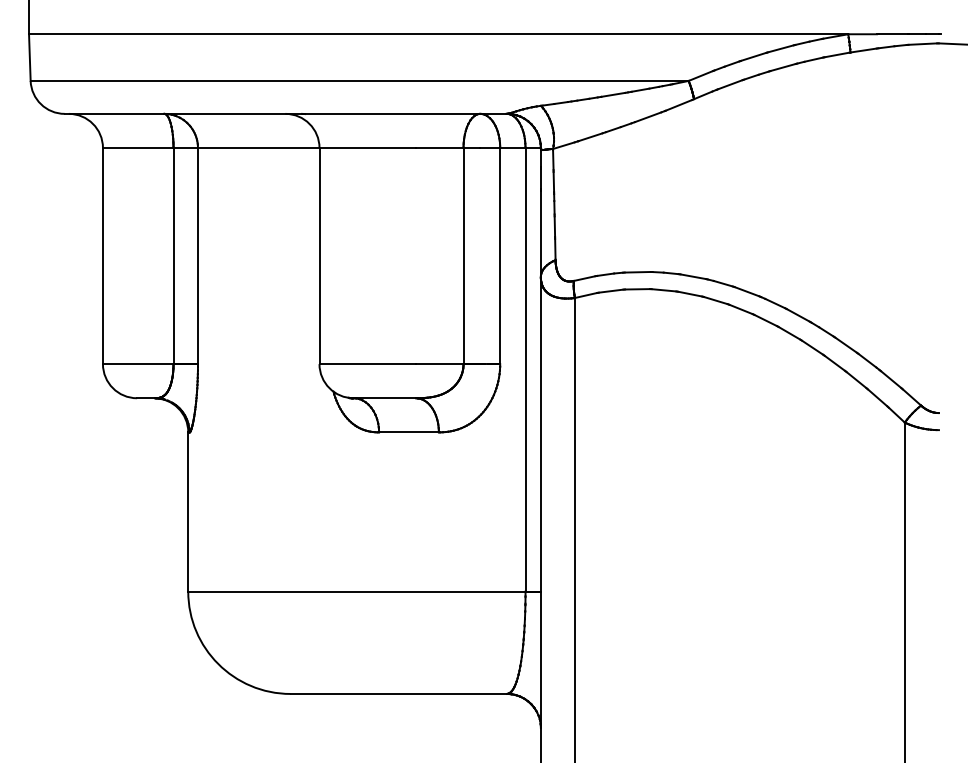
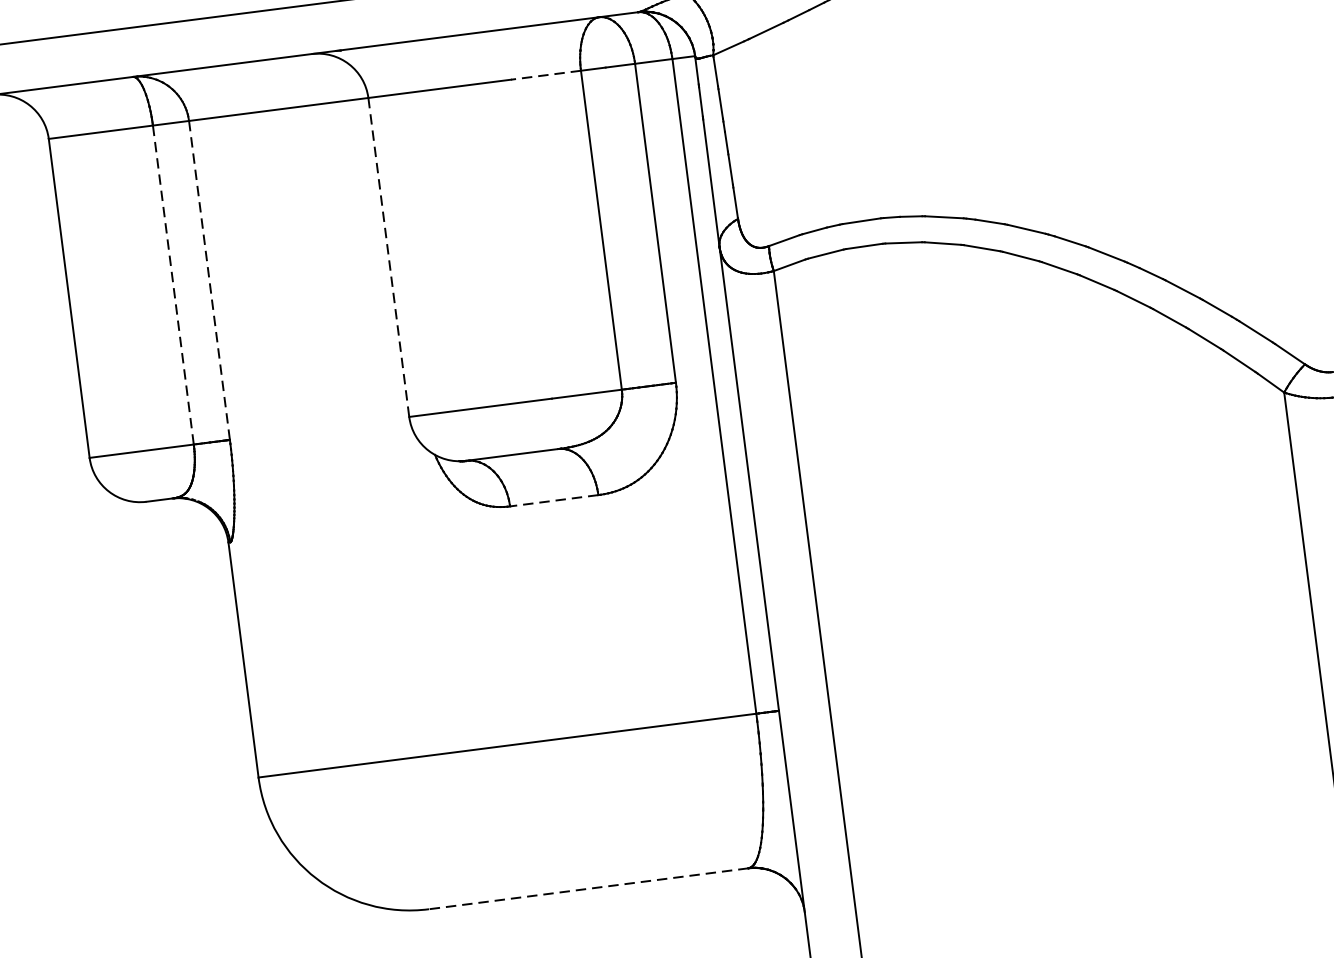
line: (439, 148) -> (545, 76), solid -> dashed
line: (173, 255) -> (173, 284), solid -> dashed
line: (198, 256) -> (210, 280), solid -> dashed
line: (319, 256) -> (388, 258), solid -> dashed
line: (408, 432) -> (553, 501), solid -> dashed
line: (398, 693) -> (588, 888), solid -> dashed

